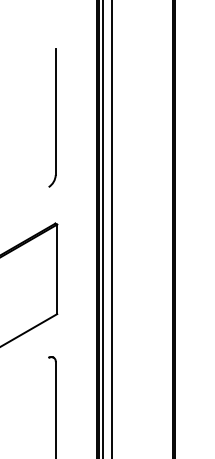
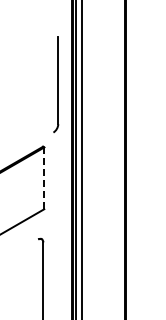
part: (53, 117) -> (56, 84), moved
line: (57, 269) -> (44, 178), solid -> dashed

